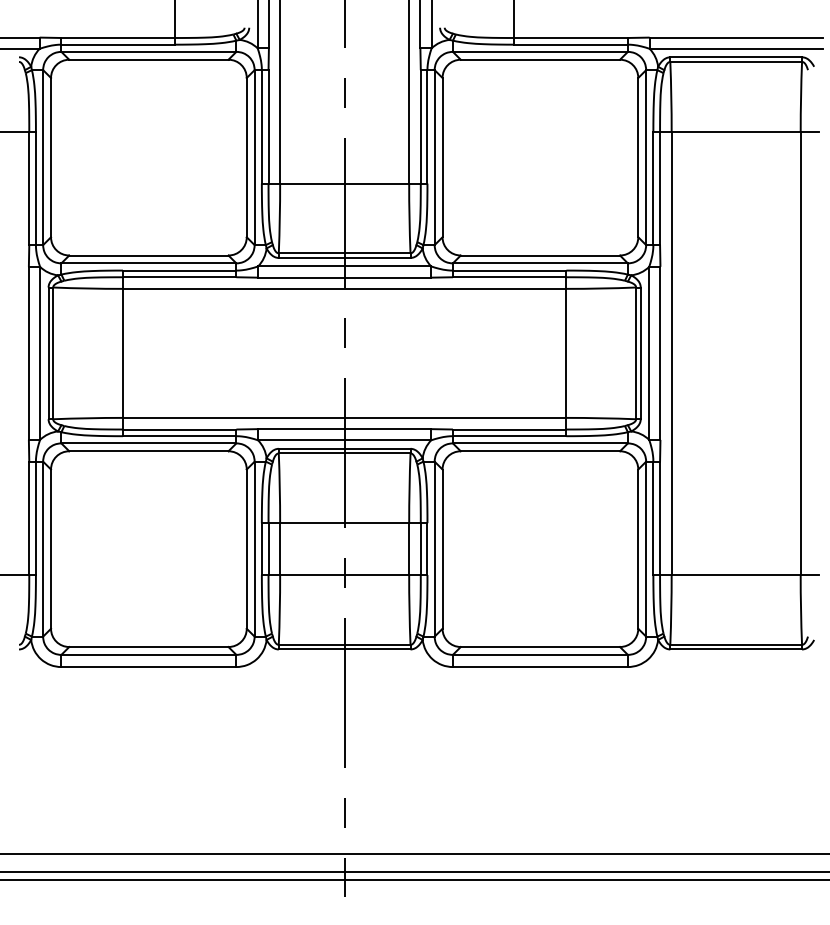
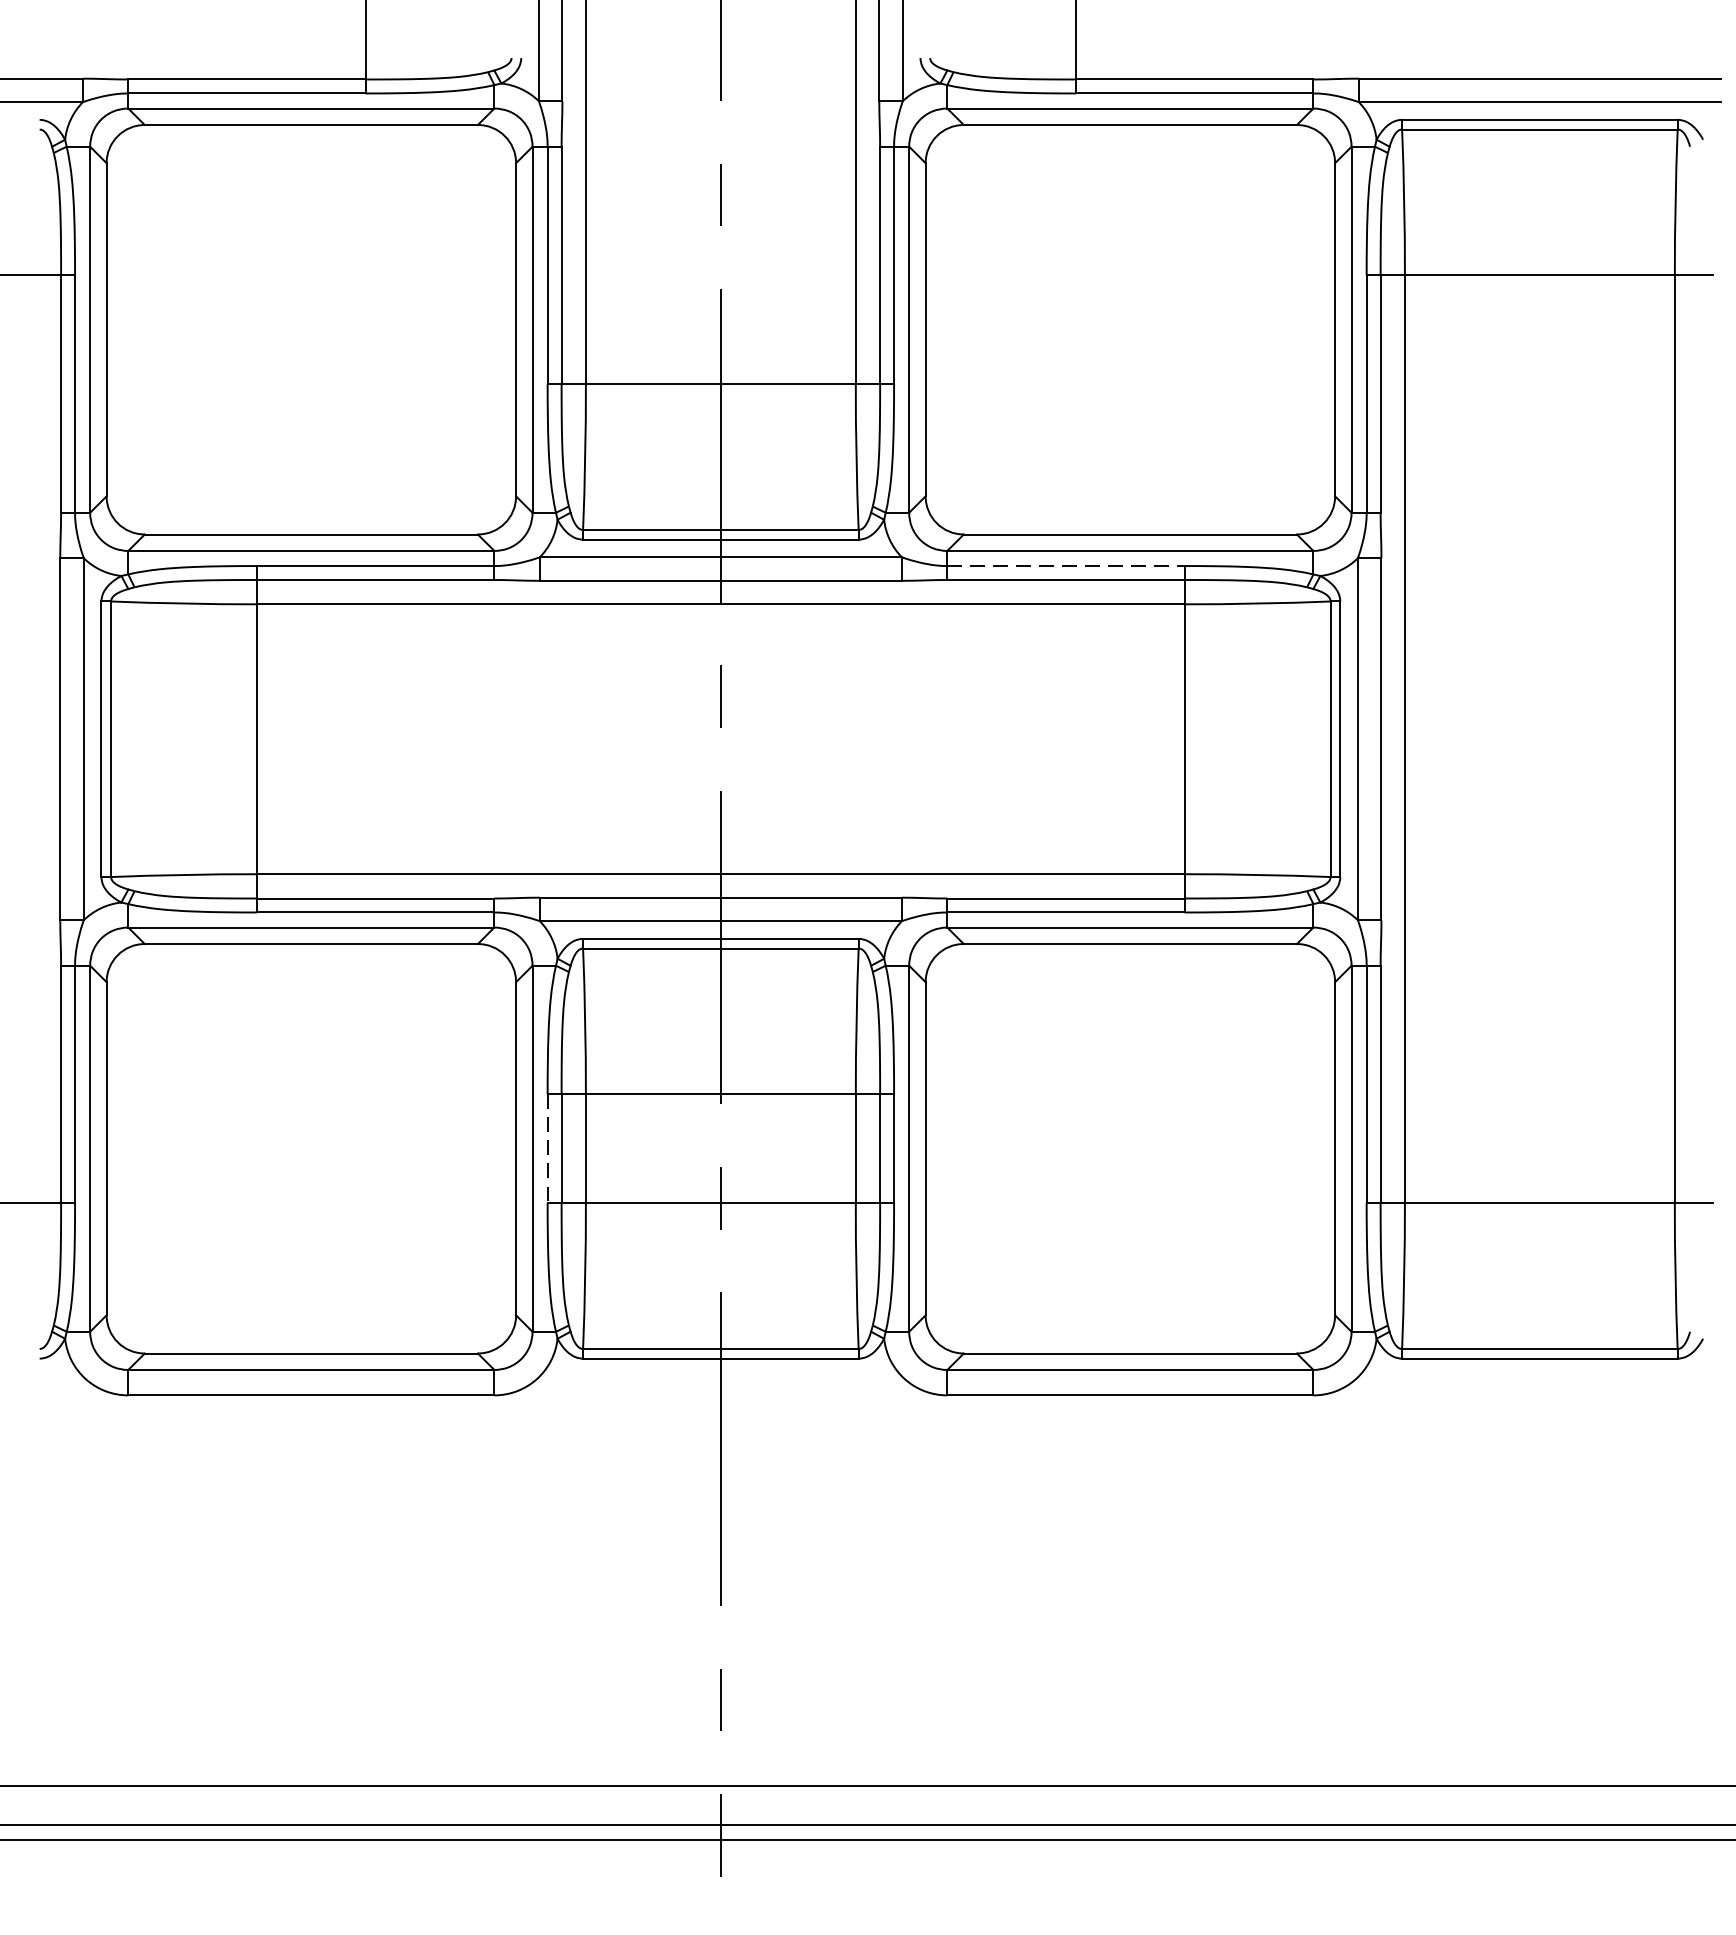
line: (509, 270) -> (1065, 565), solid -> dashed
line: (261, 549) -> (546, 1149), solid -> dashed

